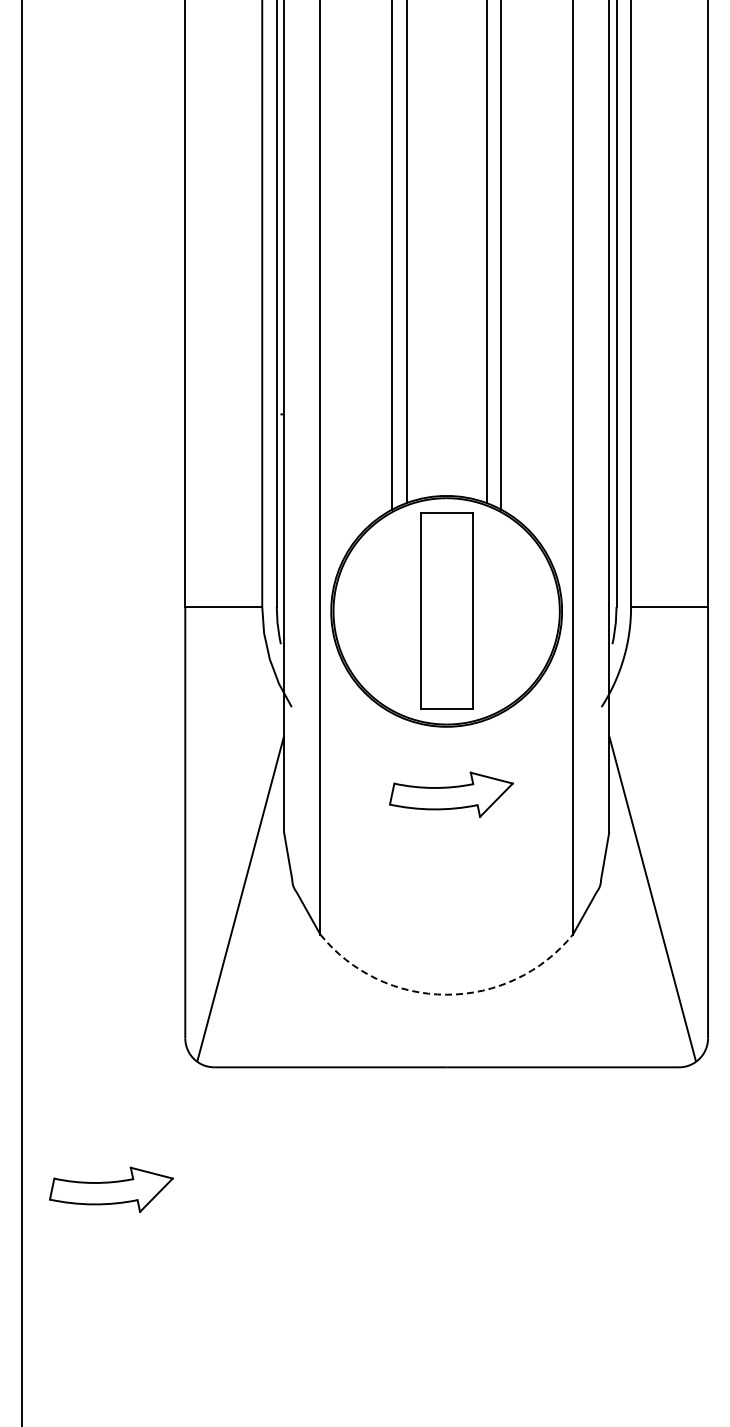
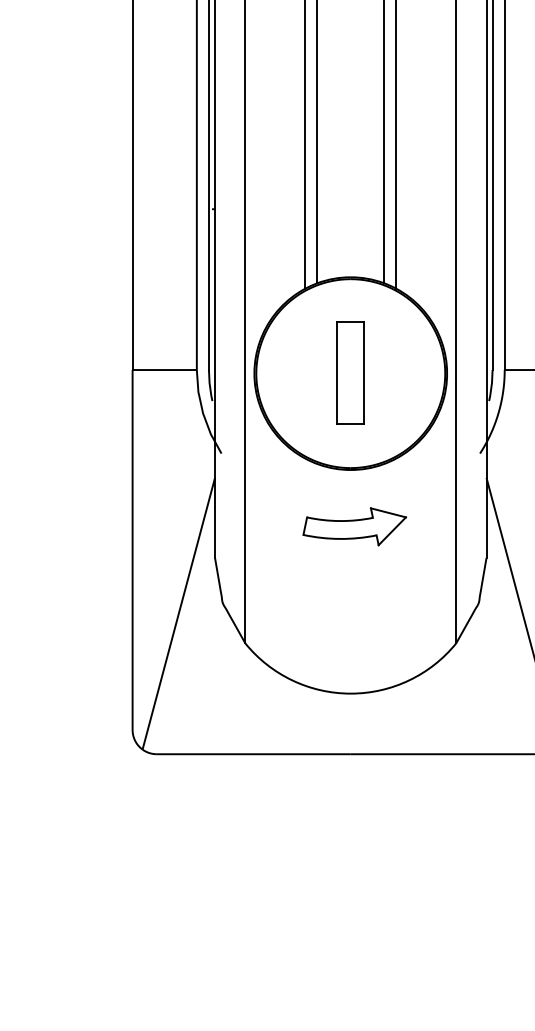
part: (446, 610) -> (350, 372), size x0.62
arc: (446, 994) -> (350, 693), dashed -> solid
part: (111, 1189) -> (71, 856), removed

